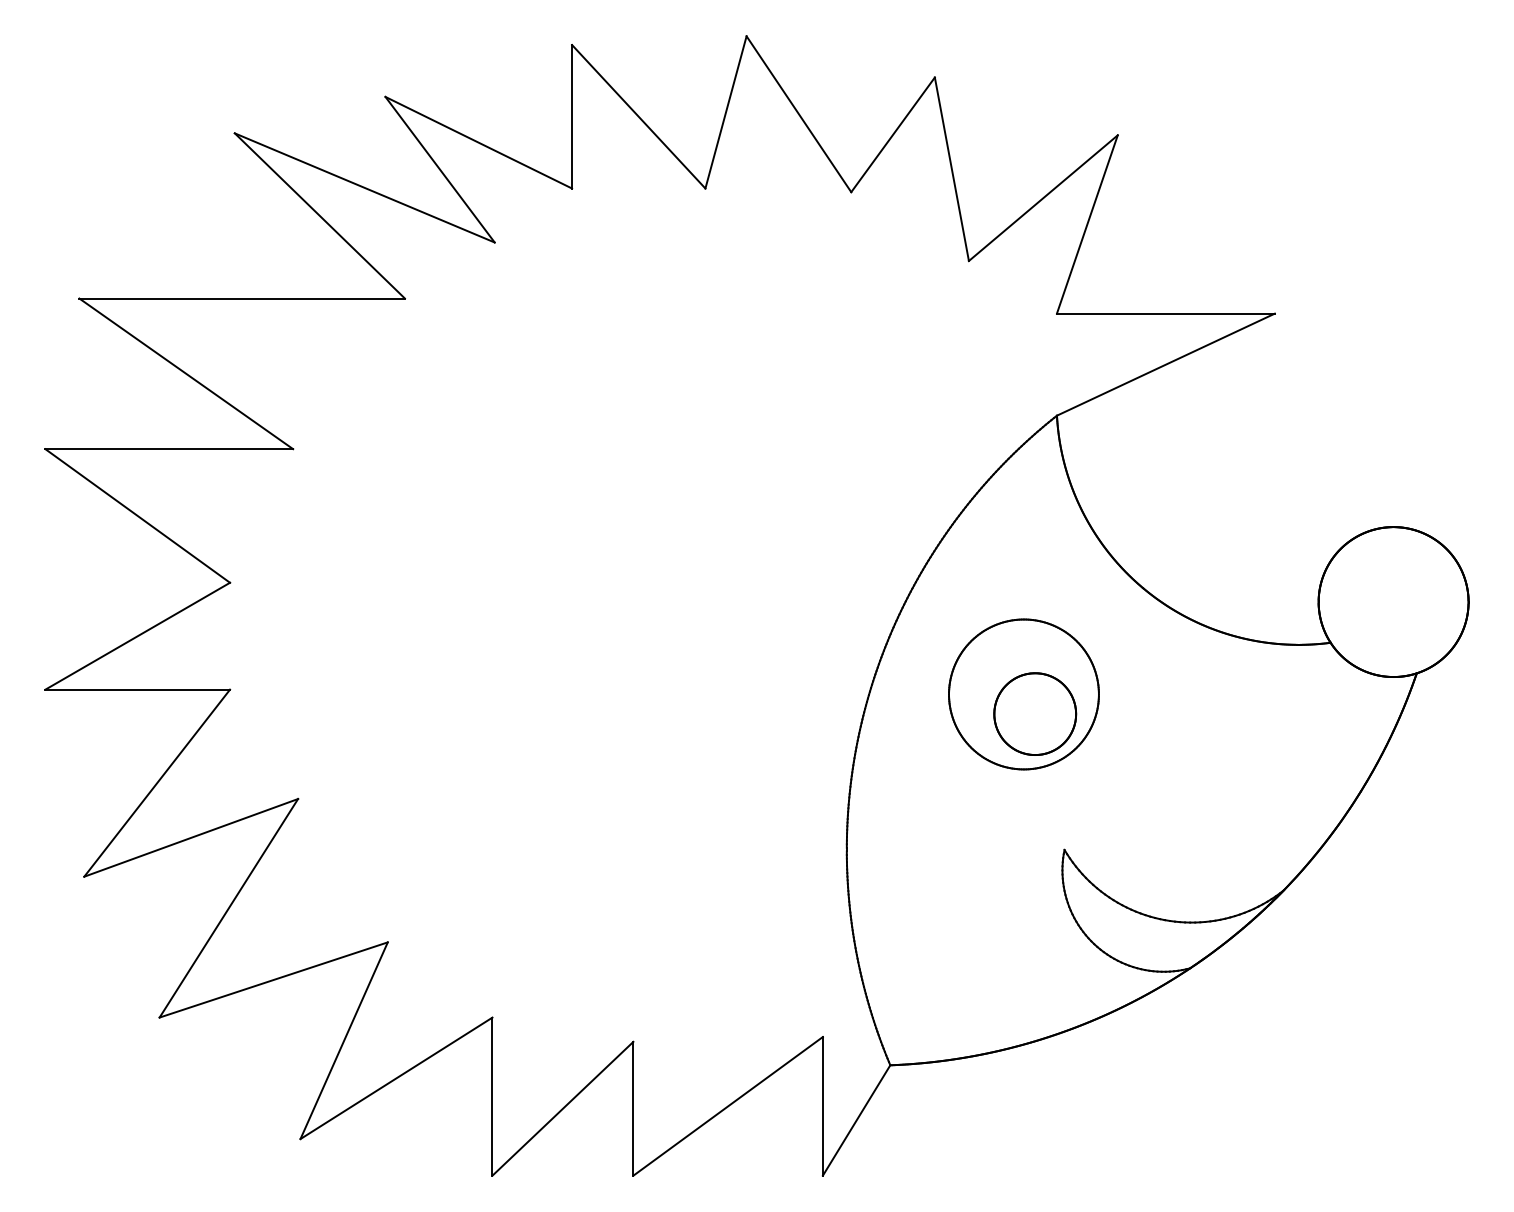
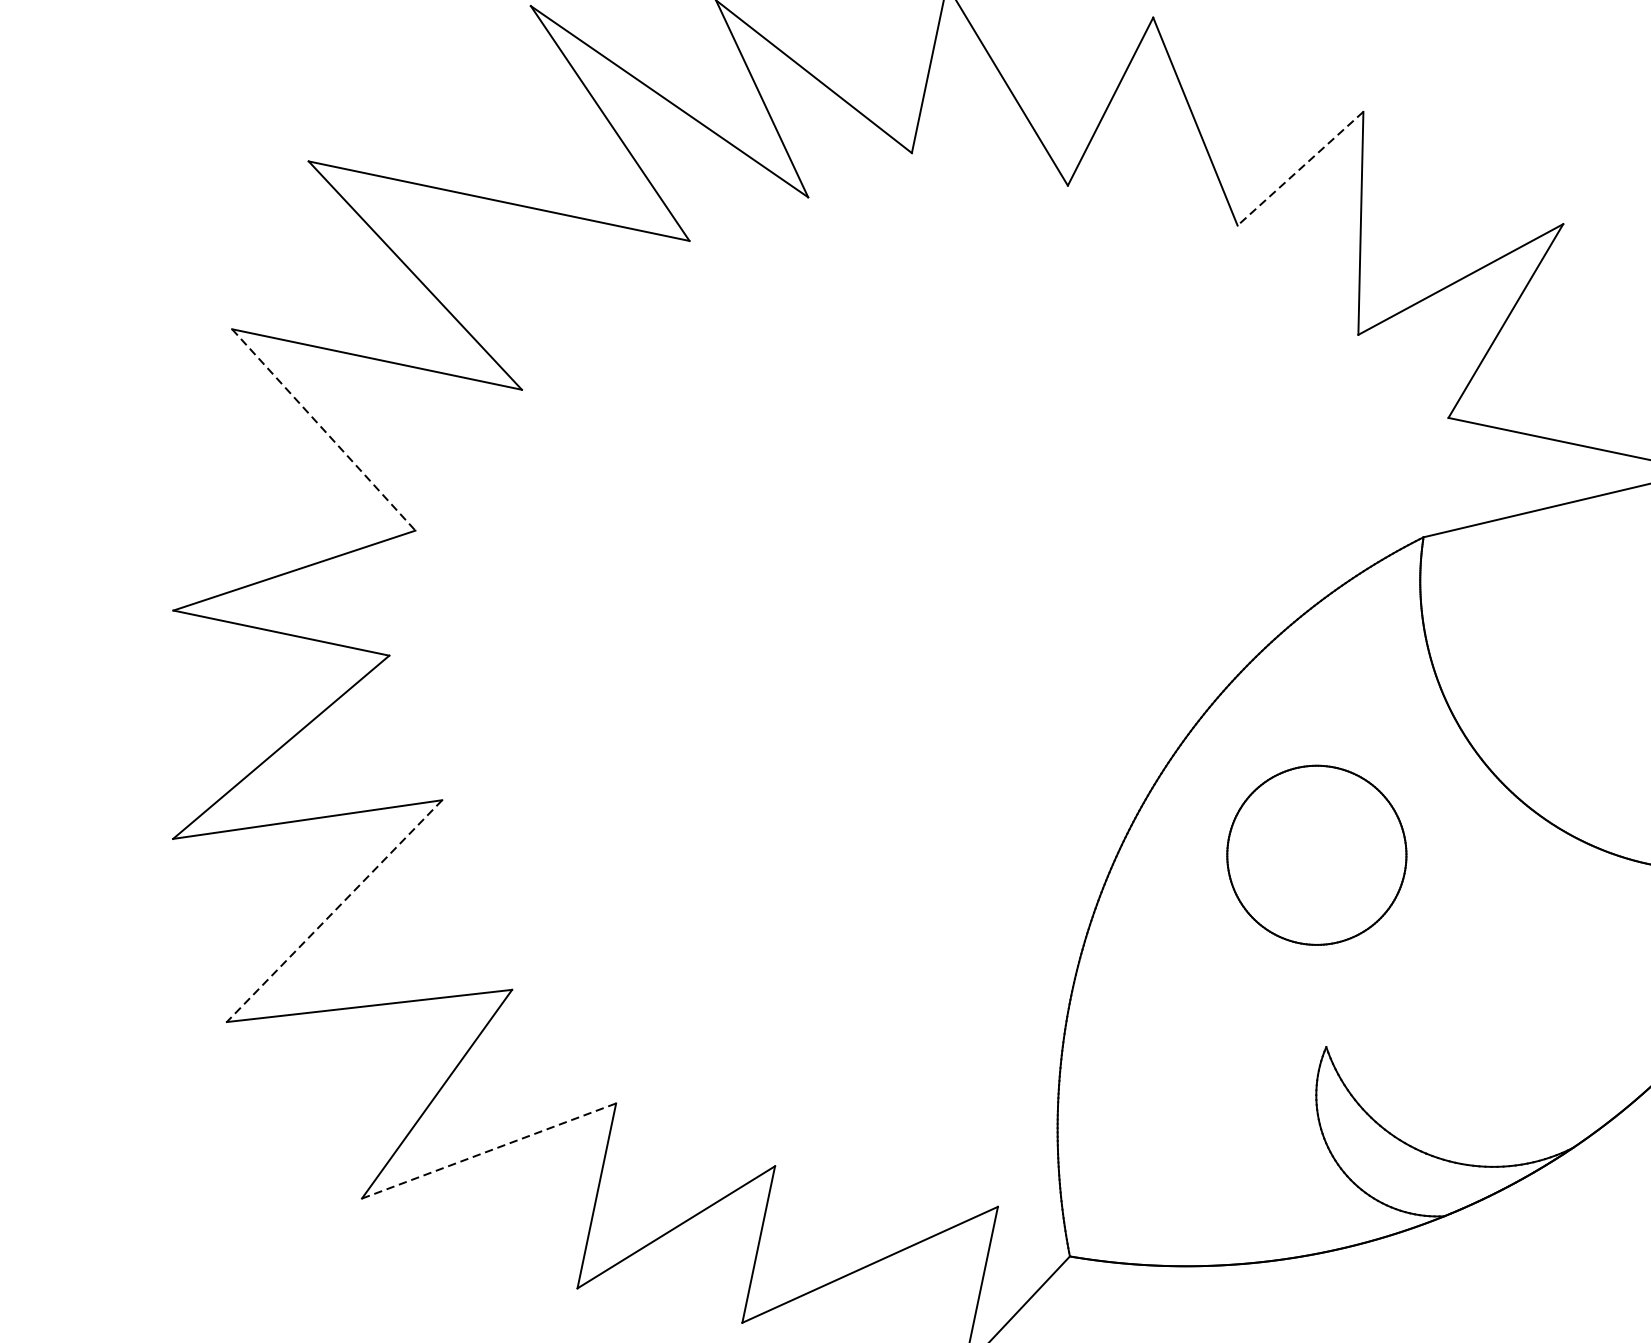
line: (893, 134) -> (1301, 168), solid -> dashed
line: (137, 515) -> (323, 429), solid -> dashed
part: (1035, 713) -> (1325, 880), removed
line: (228, 908) -> (334, 911), solid -> dashed
line: (396, 1078) -> (489, 1151), solid -> dashed

